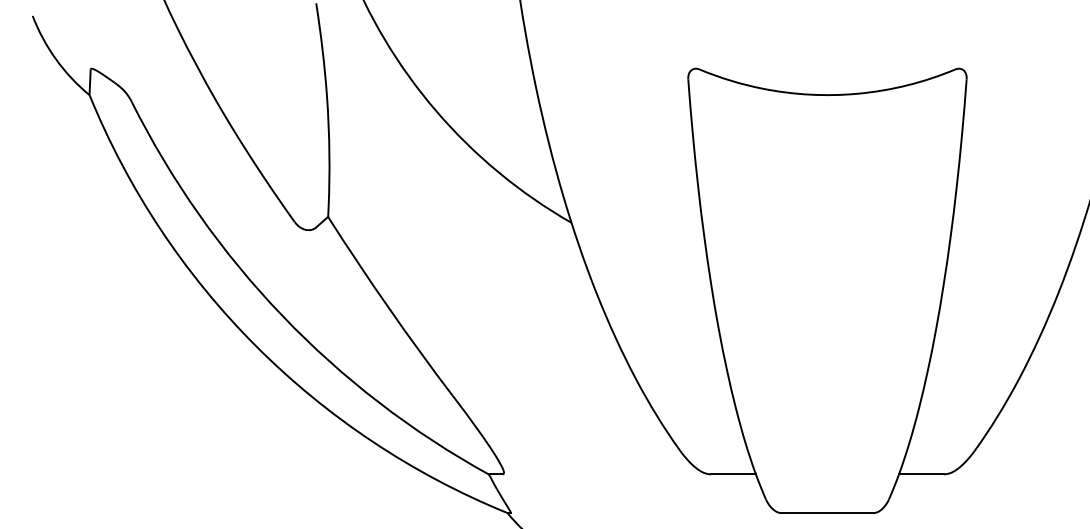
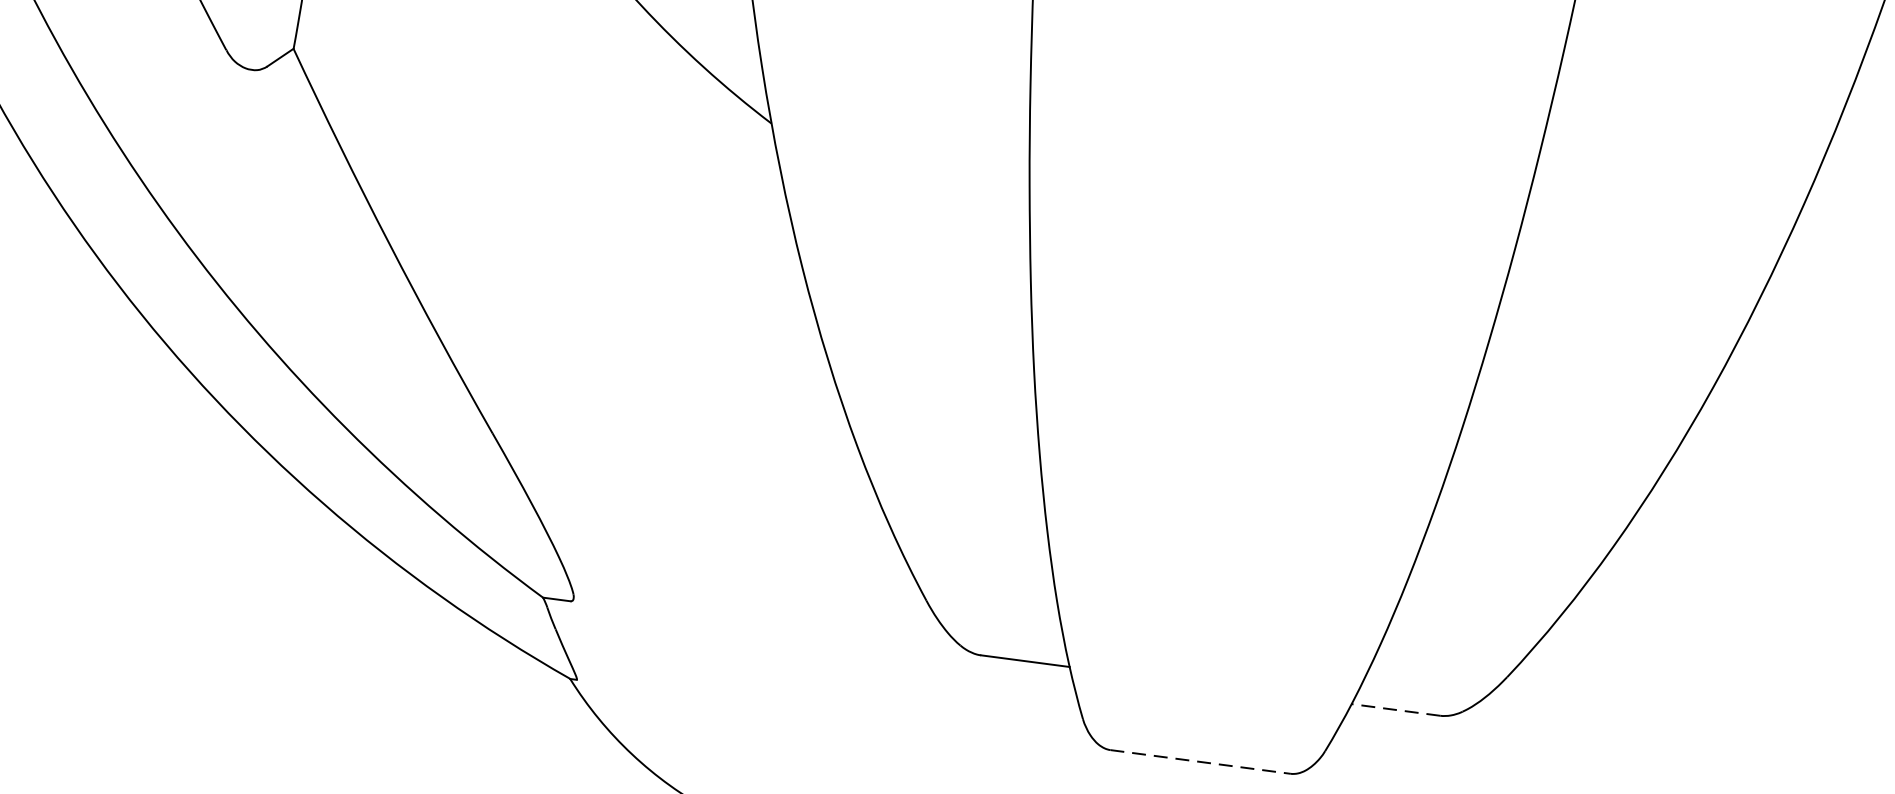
line: (921, 474) -> (1395, 710), solid -> dashed
line: (827, 513) -> (1200, 762), solid -> dashed

